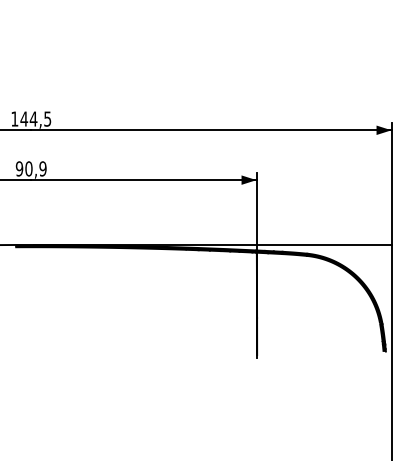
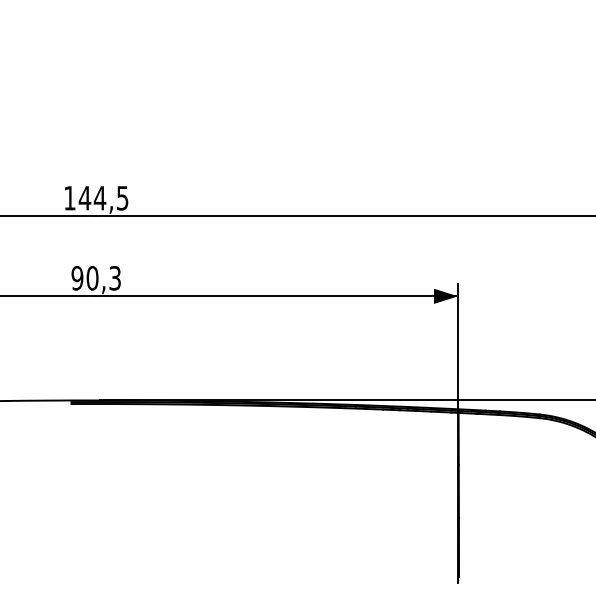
text: (42, 168) -> (114, 277), 90,9 -> 90,3

